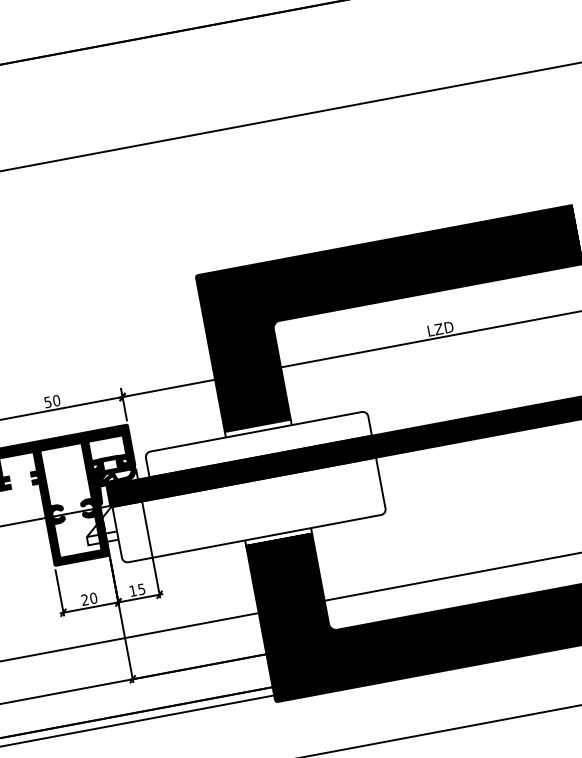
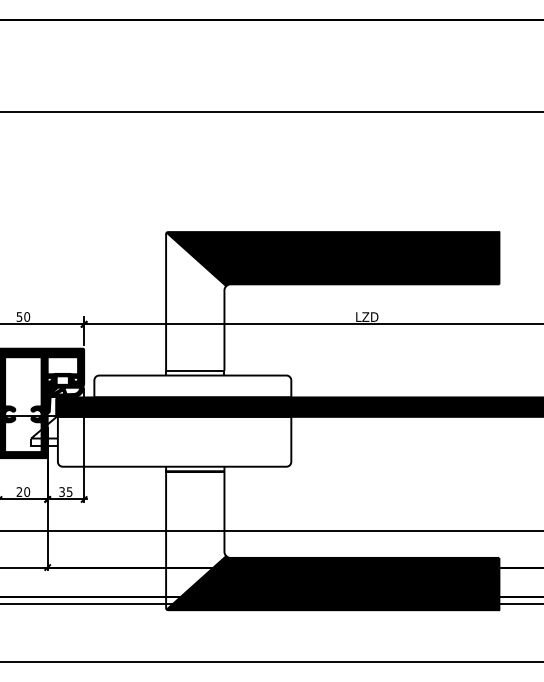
fill: (244, 347) -> (196, 301), removed
text: (132, 591) -> (61, 492), 15 -> 35
fill: (295, 617) -> (196, 540), removed

